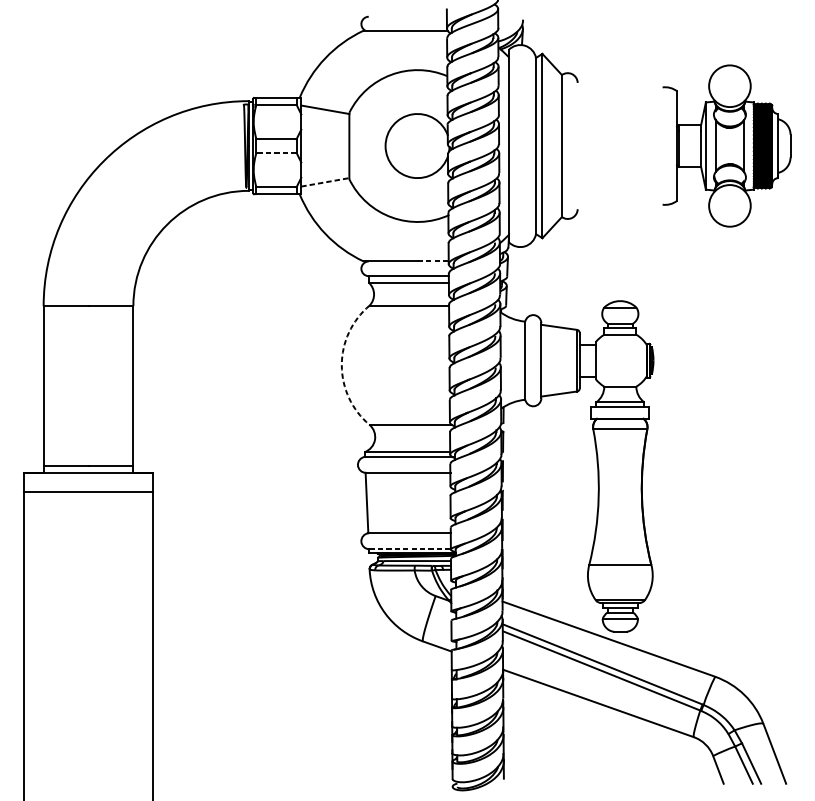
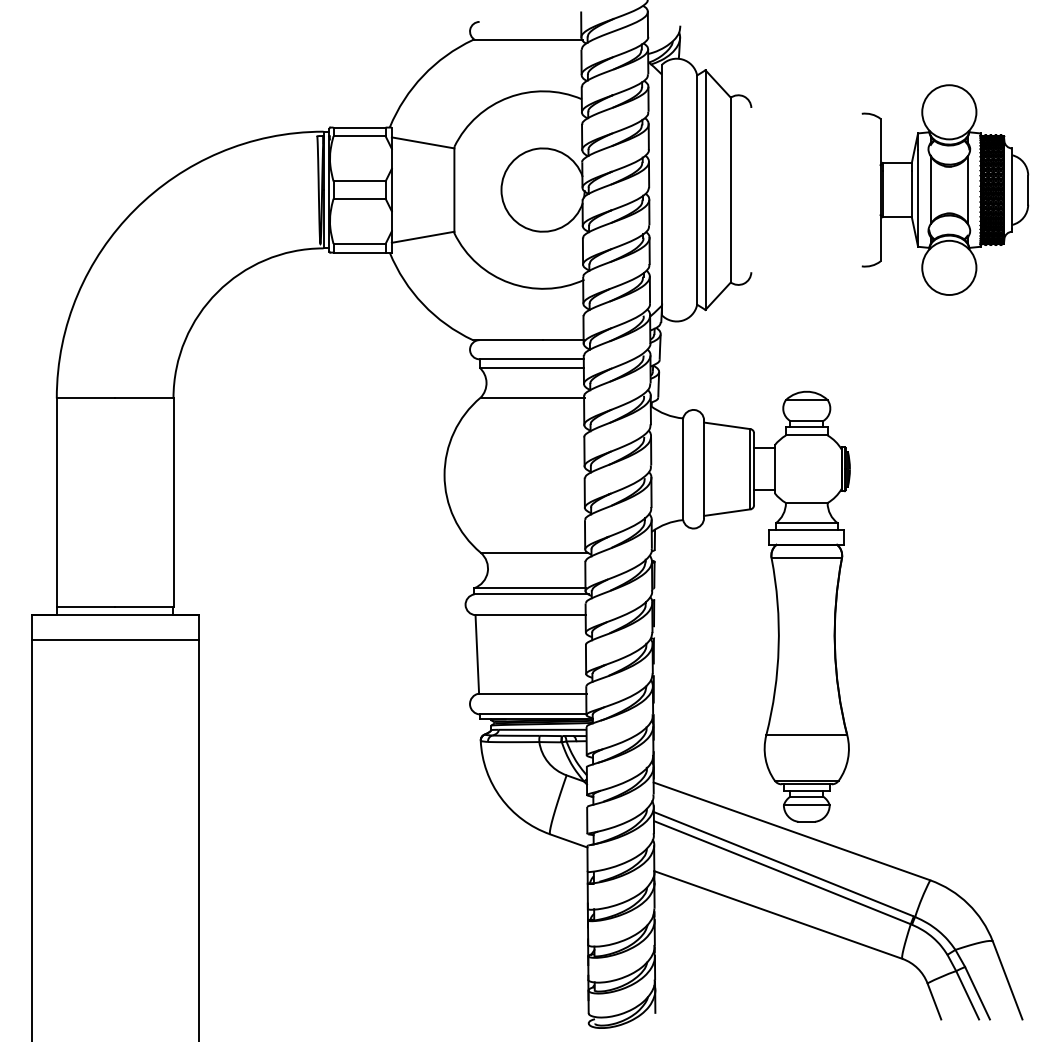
line: (276, 152) -> (359, 198), dashed -> solid
line: (325, 182) -> (423, 237), dashed -> solid
line: (434, 261) -> (564, 340), dashed -> solid
arc: (341, 365) -> (444, 475), dashed -> solid
line: (410, 549) -> (534, 714), dashed -> solid

